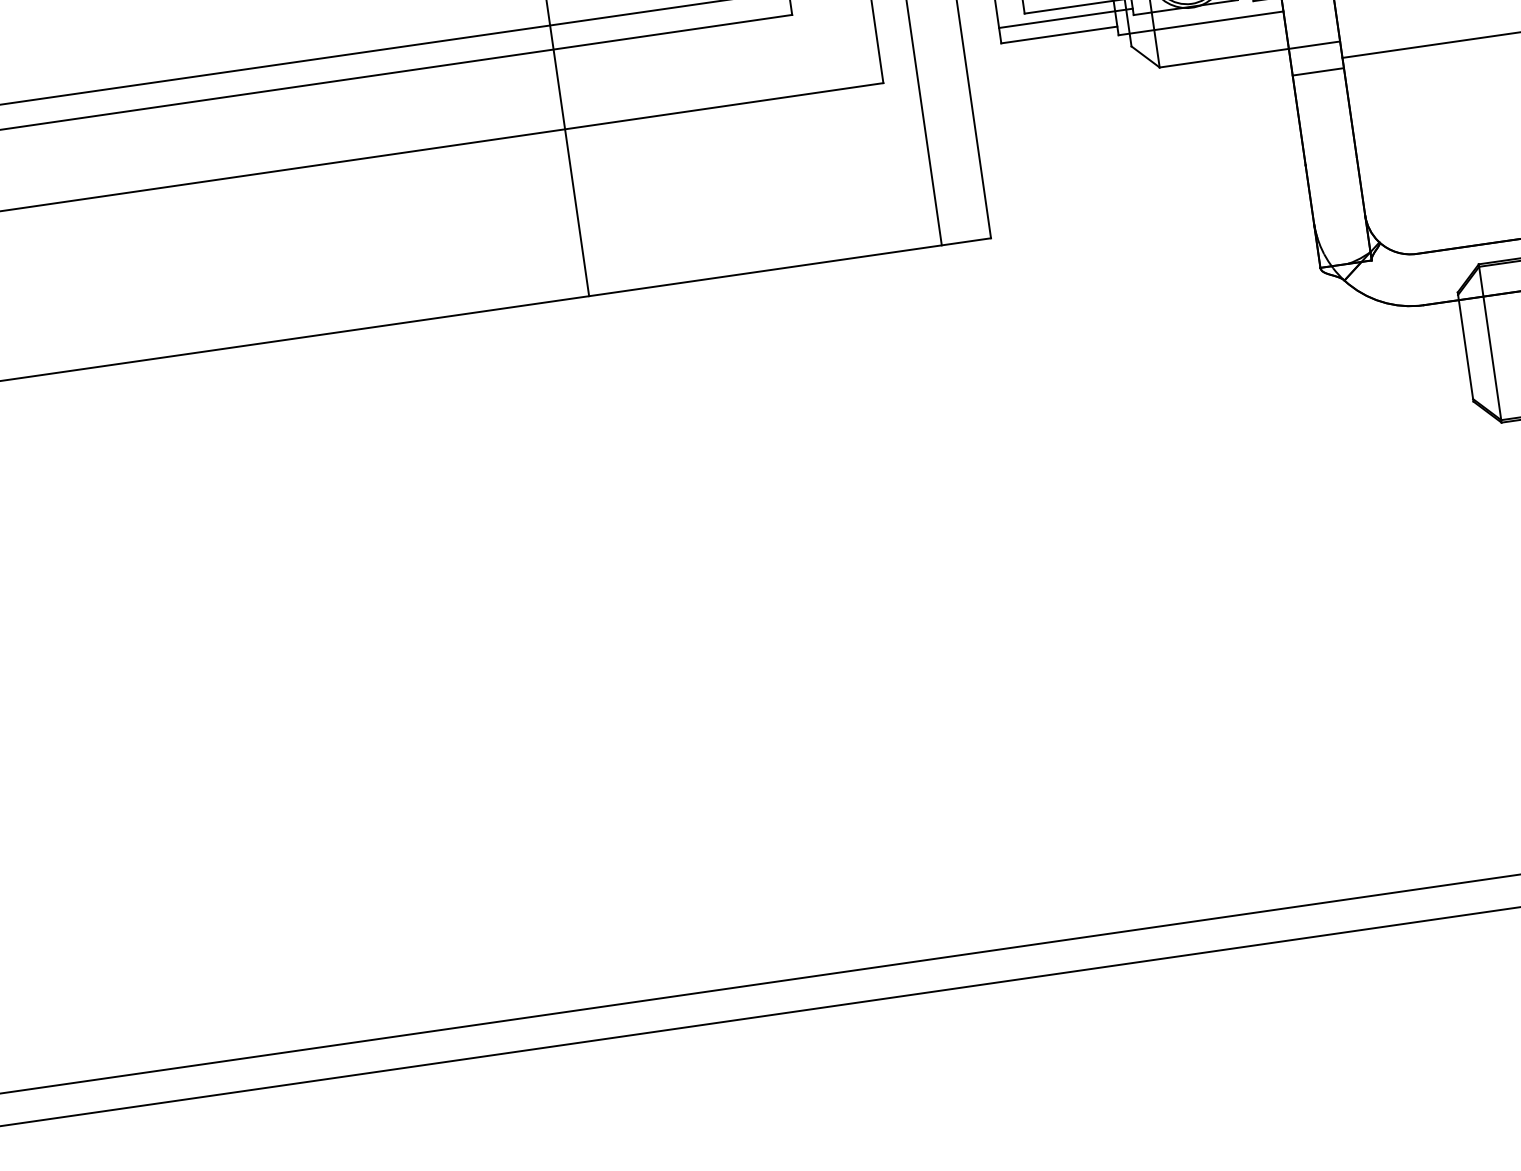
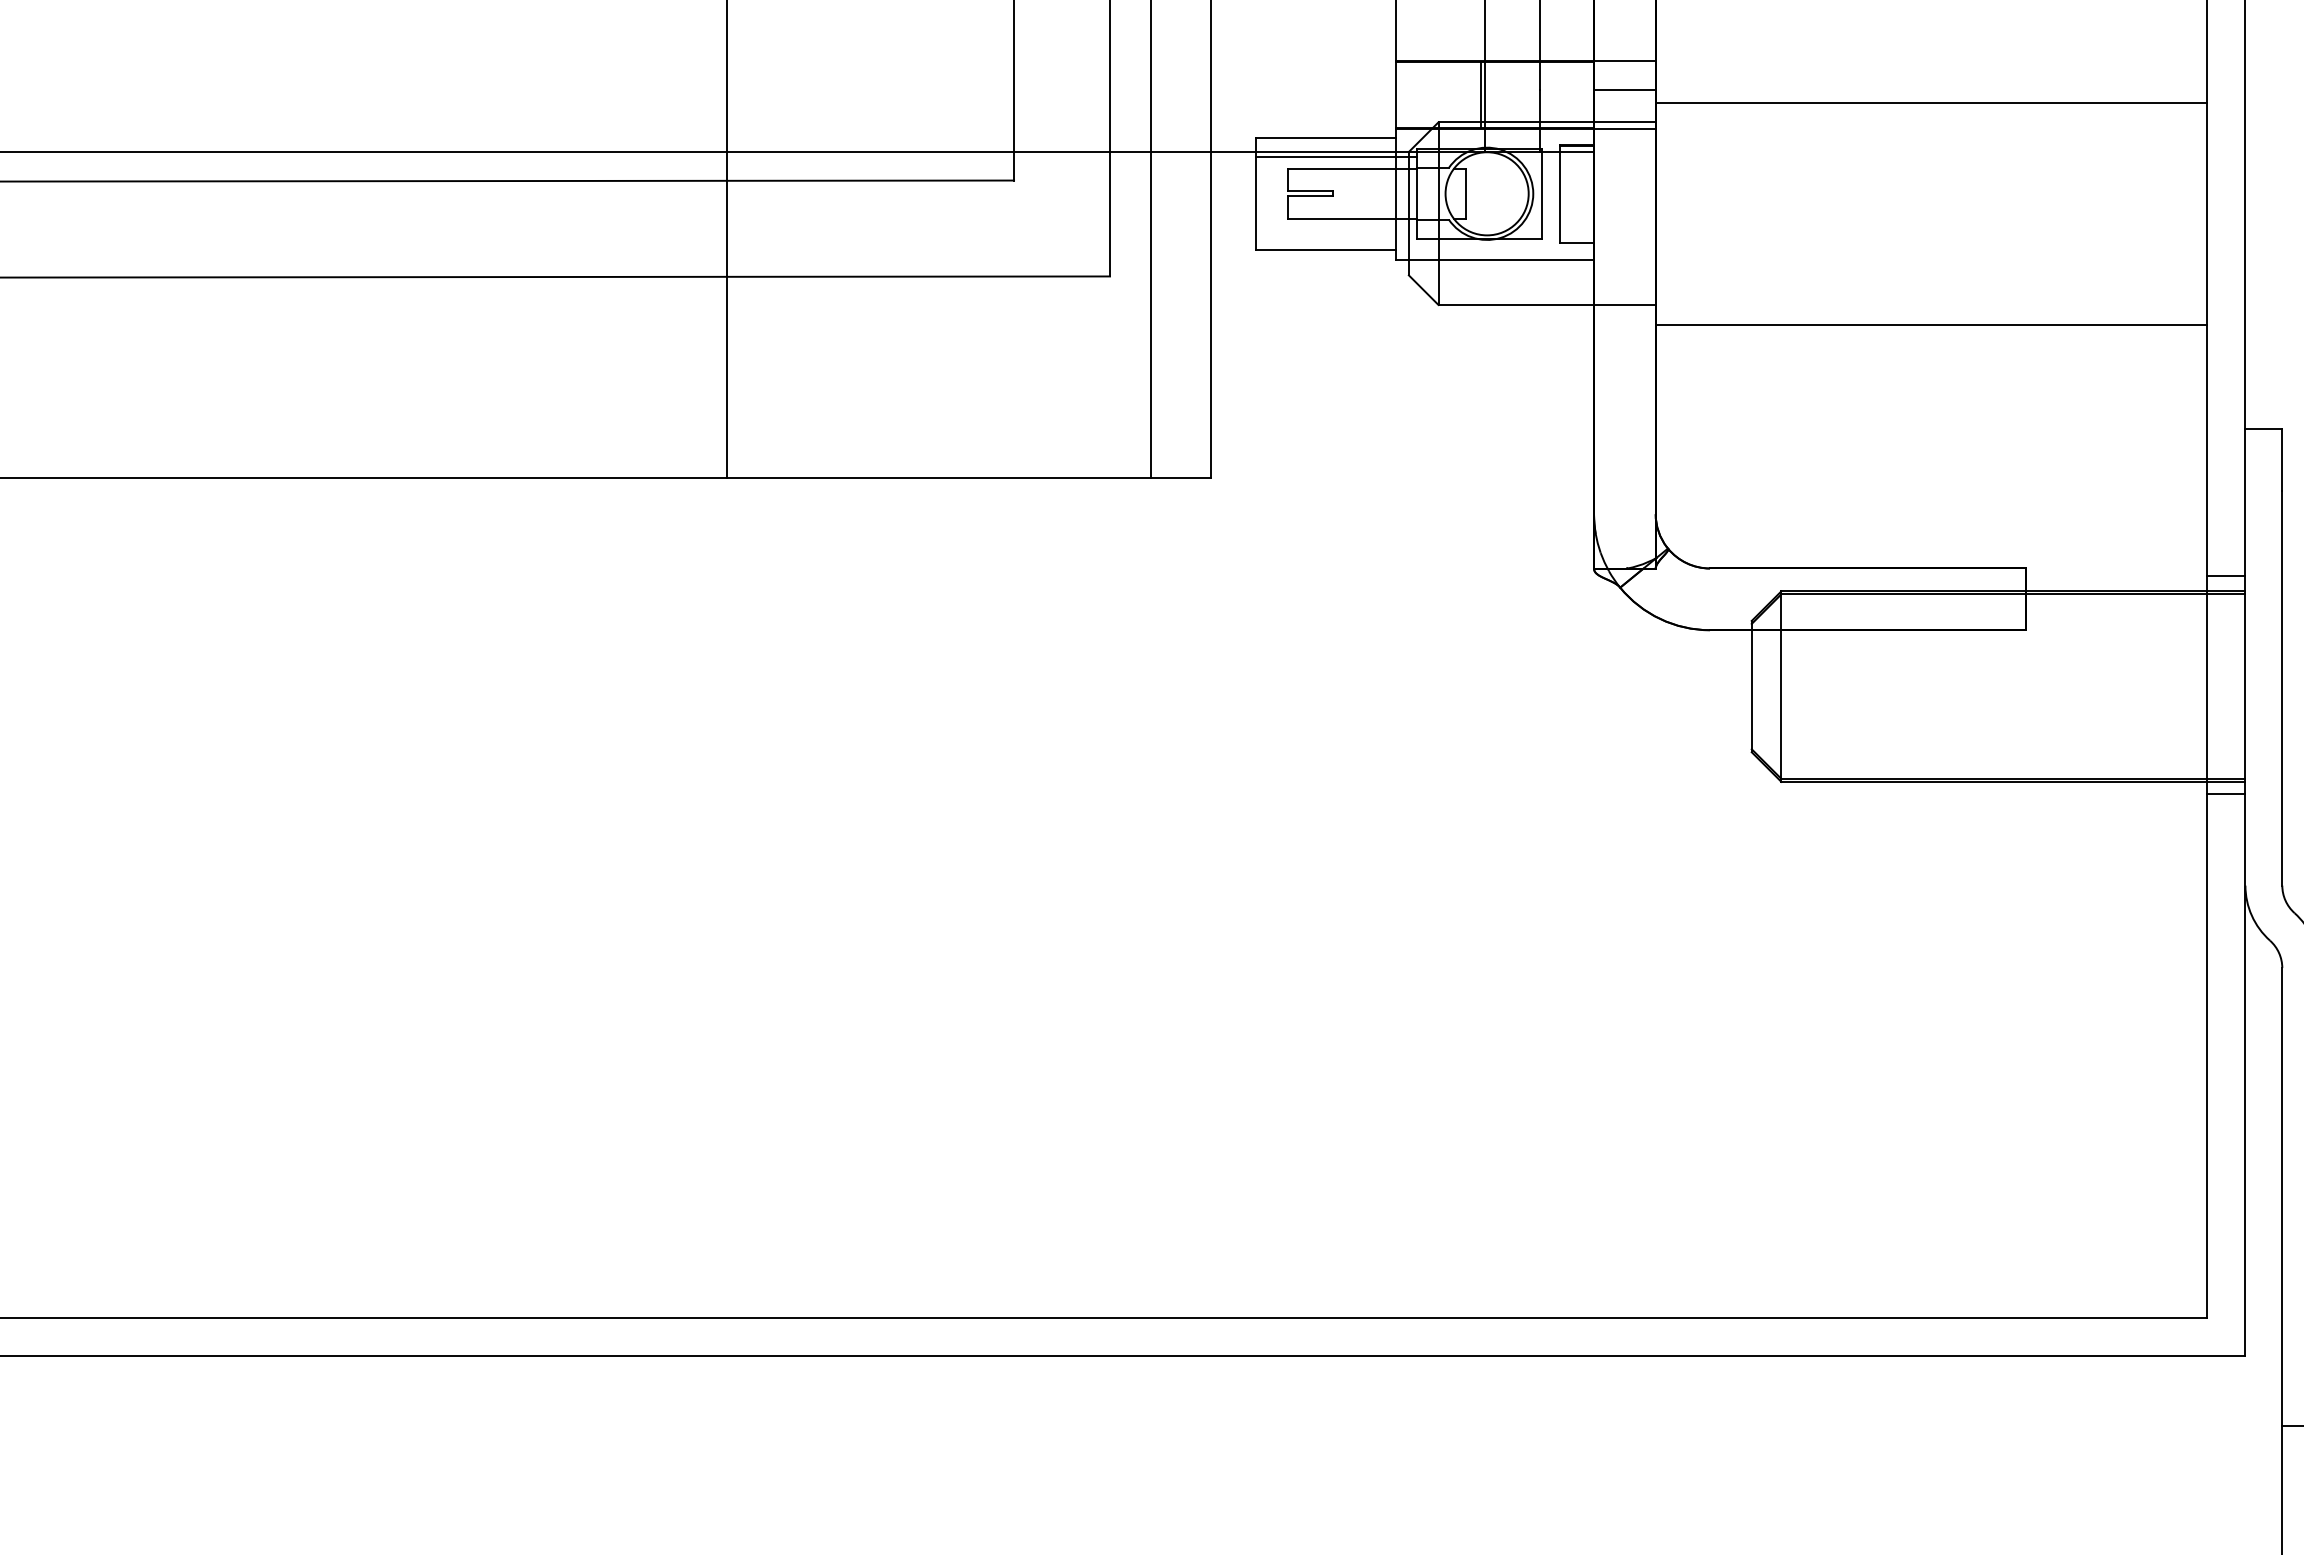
line: (1065, 18) -> (1335, 231), removed
line: (1318, 72) -> (1624, 337), removed

